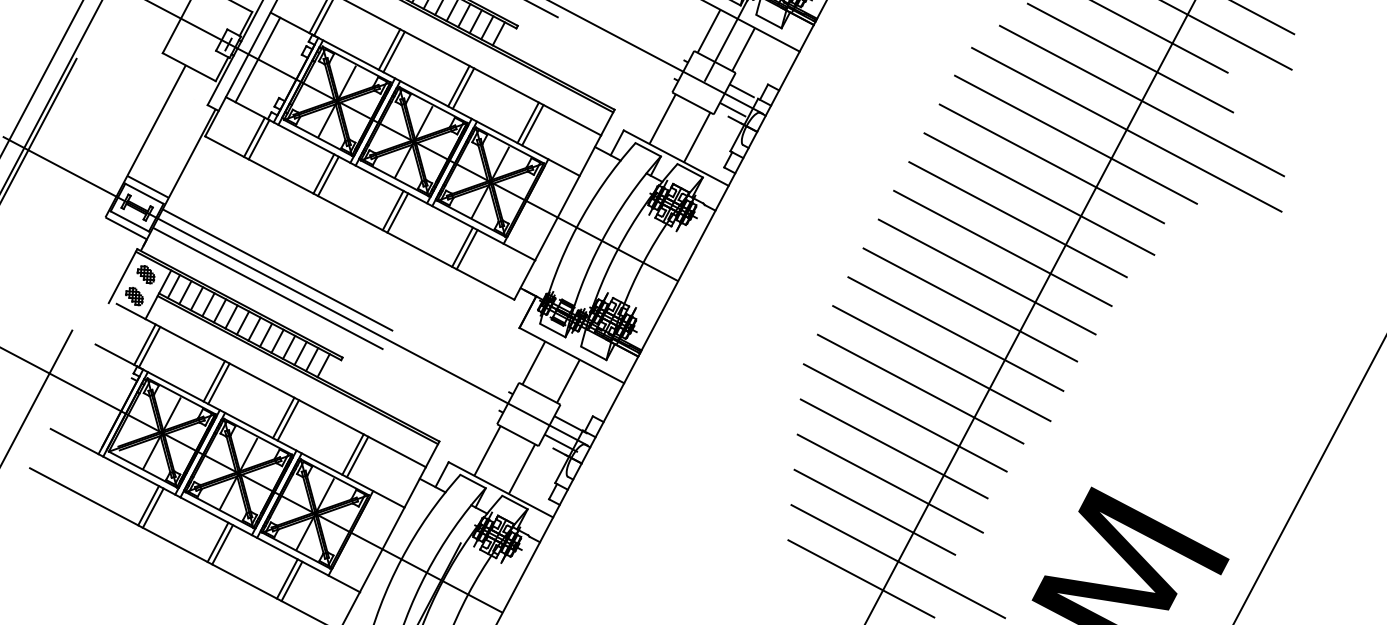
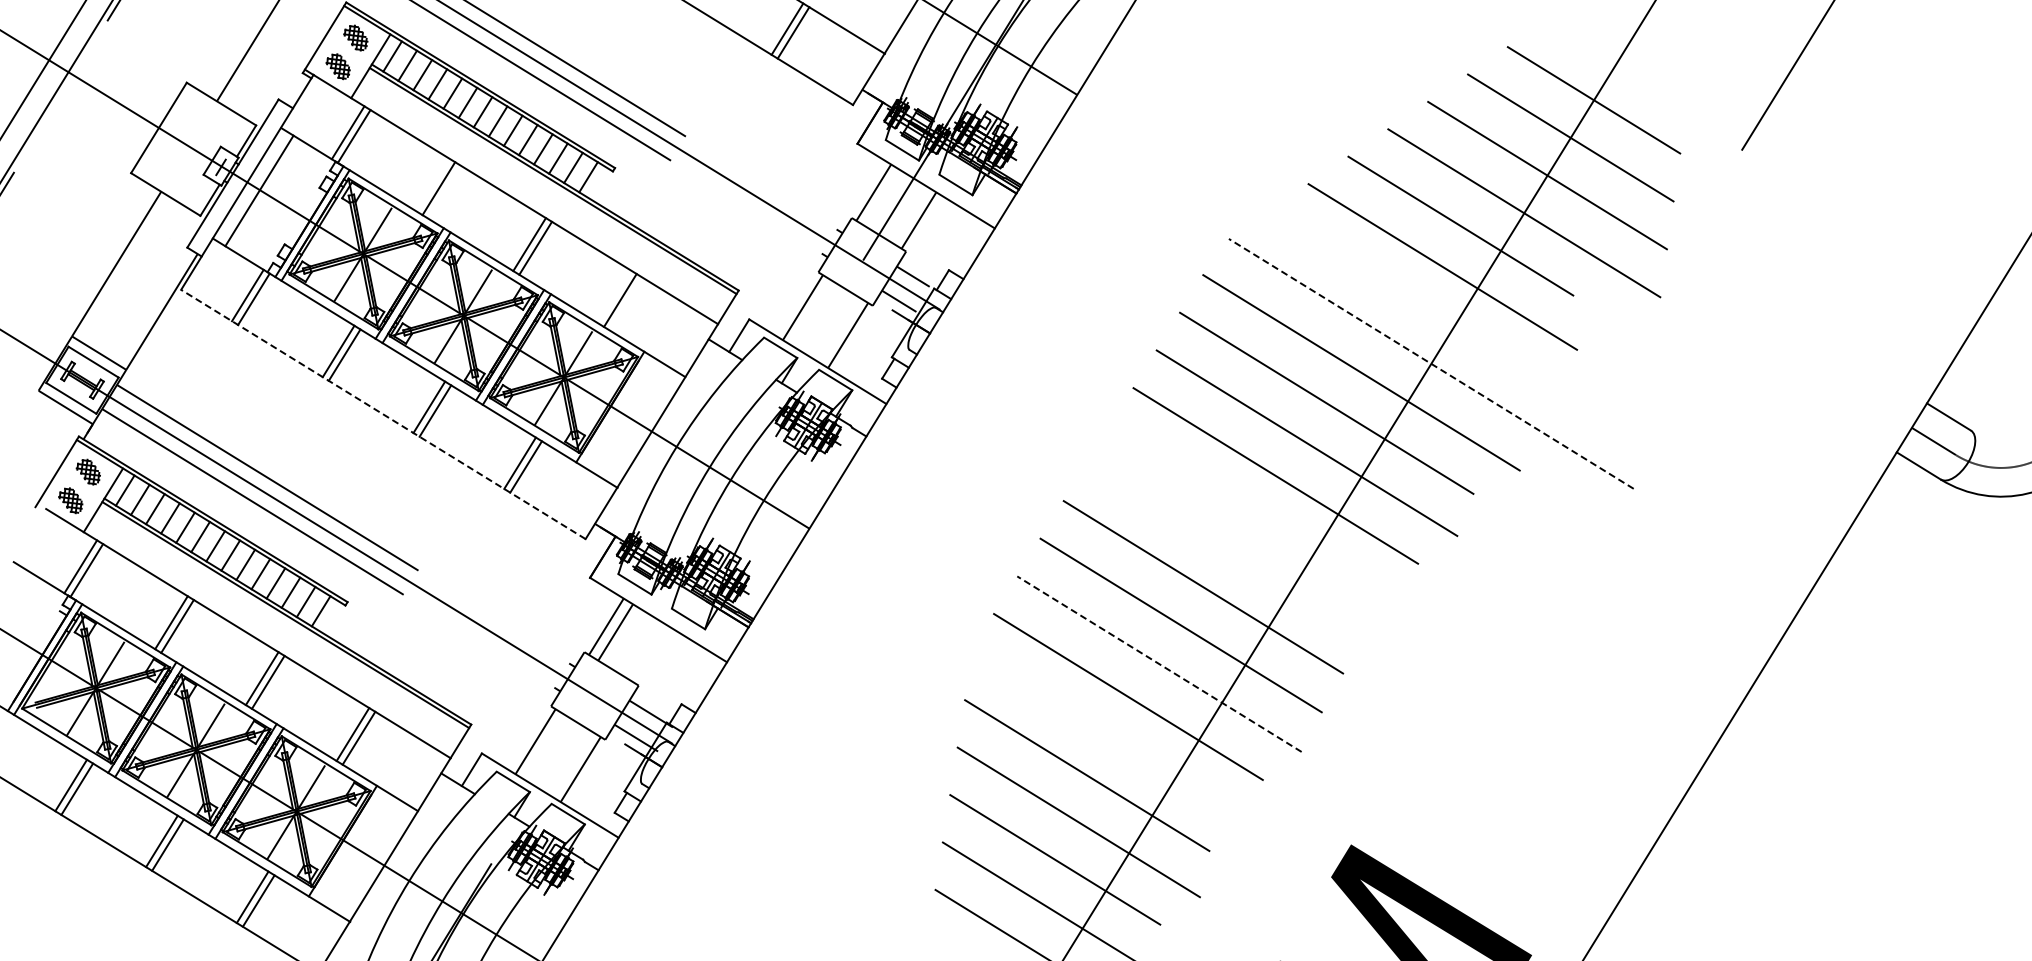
line: (393, 51) -> (444, 191), removed
line: (1141, 100) -> (1454, 325), removed
line: (532, 124) -> (626, 303), removed
line: (1126, 129) -> (1431, 363), solid -> dashed
line: (359, 218) -> (383, 414), solid -> dashed
line: (1002, 248) -> (1252, 513), removed
line: (986, 276) -> (1228, 550), removed
line: (941, 363) -> (1159, 663), solid -> dashed
line: (568, 381) -> (615, 632), moved
line: (904, 417) -> (1104, 734), removed

